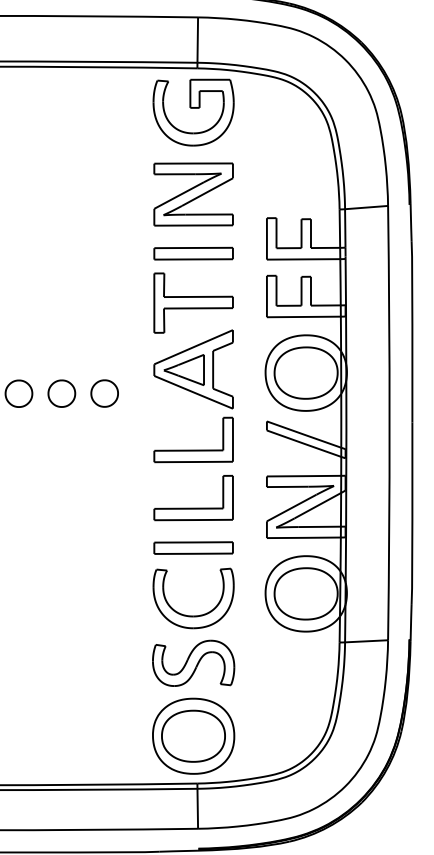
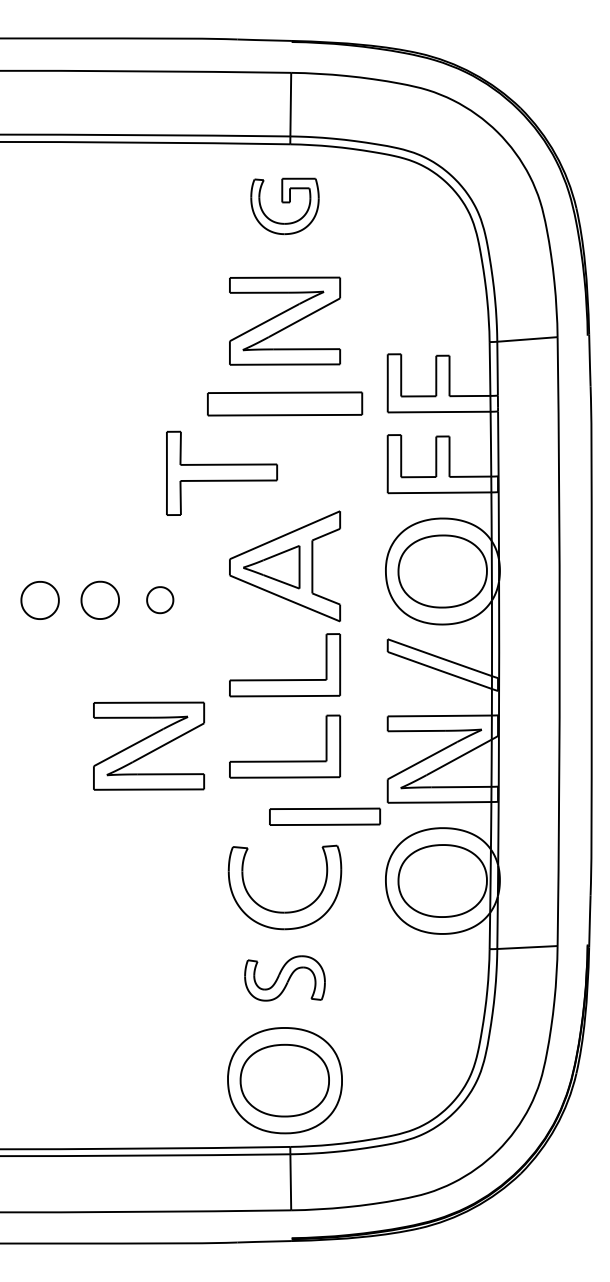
part: (193, 112) -> (284, 206), size x0.6
part: (193, 253) -> (284, 404), size x1.4
part: (193, 302) -> (221, 472), moved
part: (104, 393) -> (159, 599), size x0.7
part: (96, 497) -> (149, 745), added
part: (193, 547) -> (324, 816), moved
part: (193, 663) -> (284, 978), size x0.7

